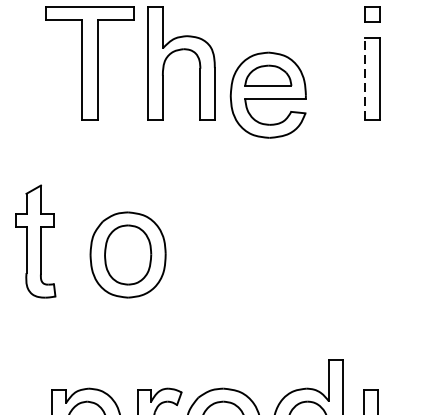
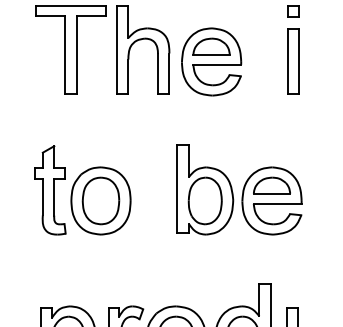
line: (364, 78) -> (287, 61), dashed -> solid
part: (268, 94) -> (211, 61), moved
part: (303, 240) -> (239, 189), added
part: (36, 241) -> (50, 190), moved

